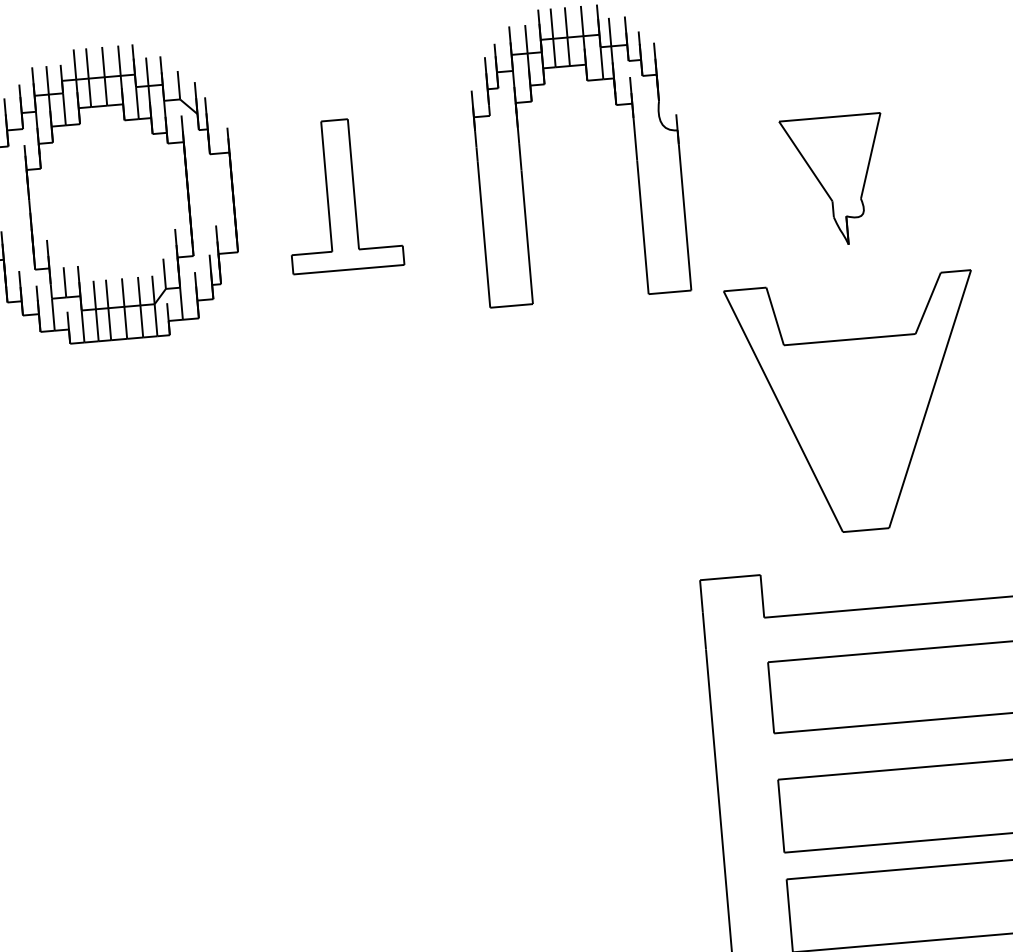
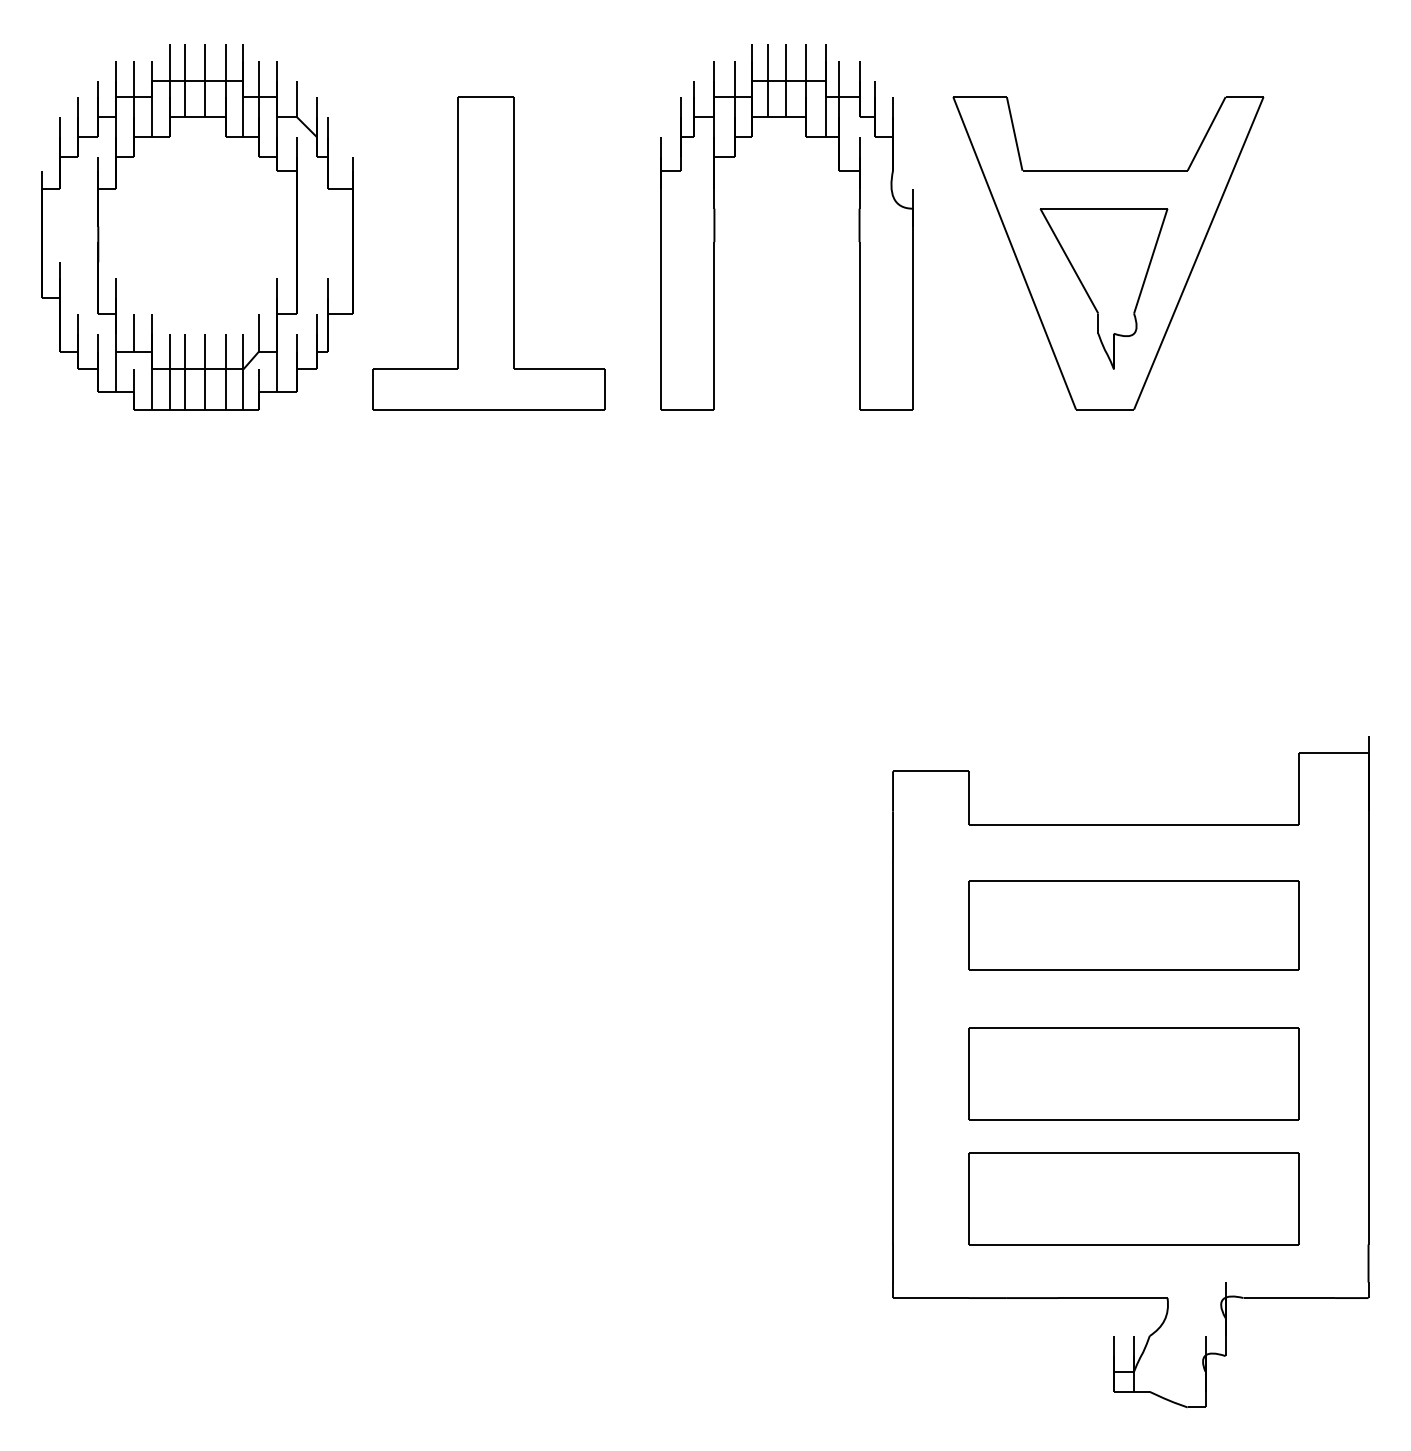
part: (342, 195) -> (488, 253), size x1.67
part: (858, 405) -> (1108, 253), moved

